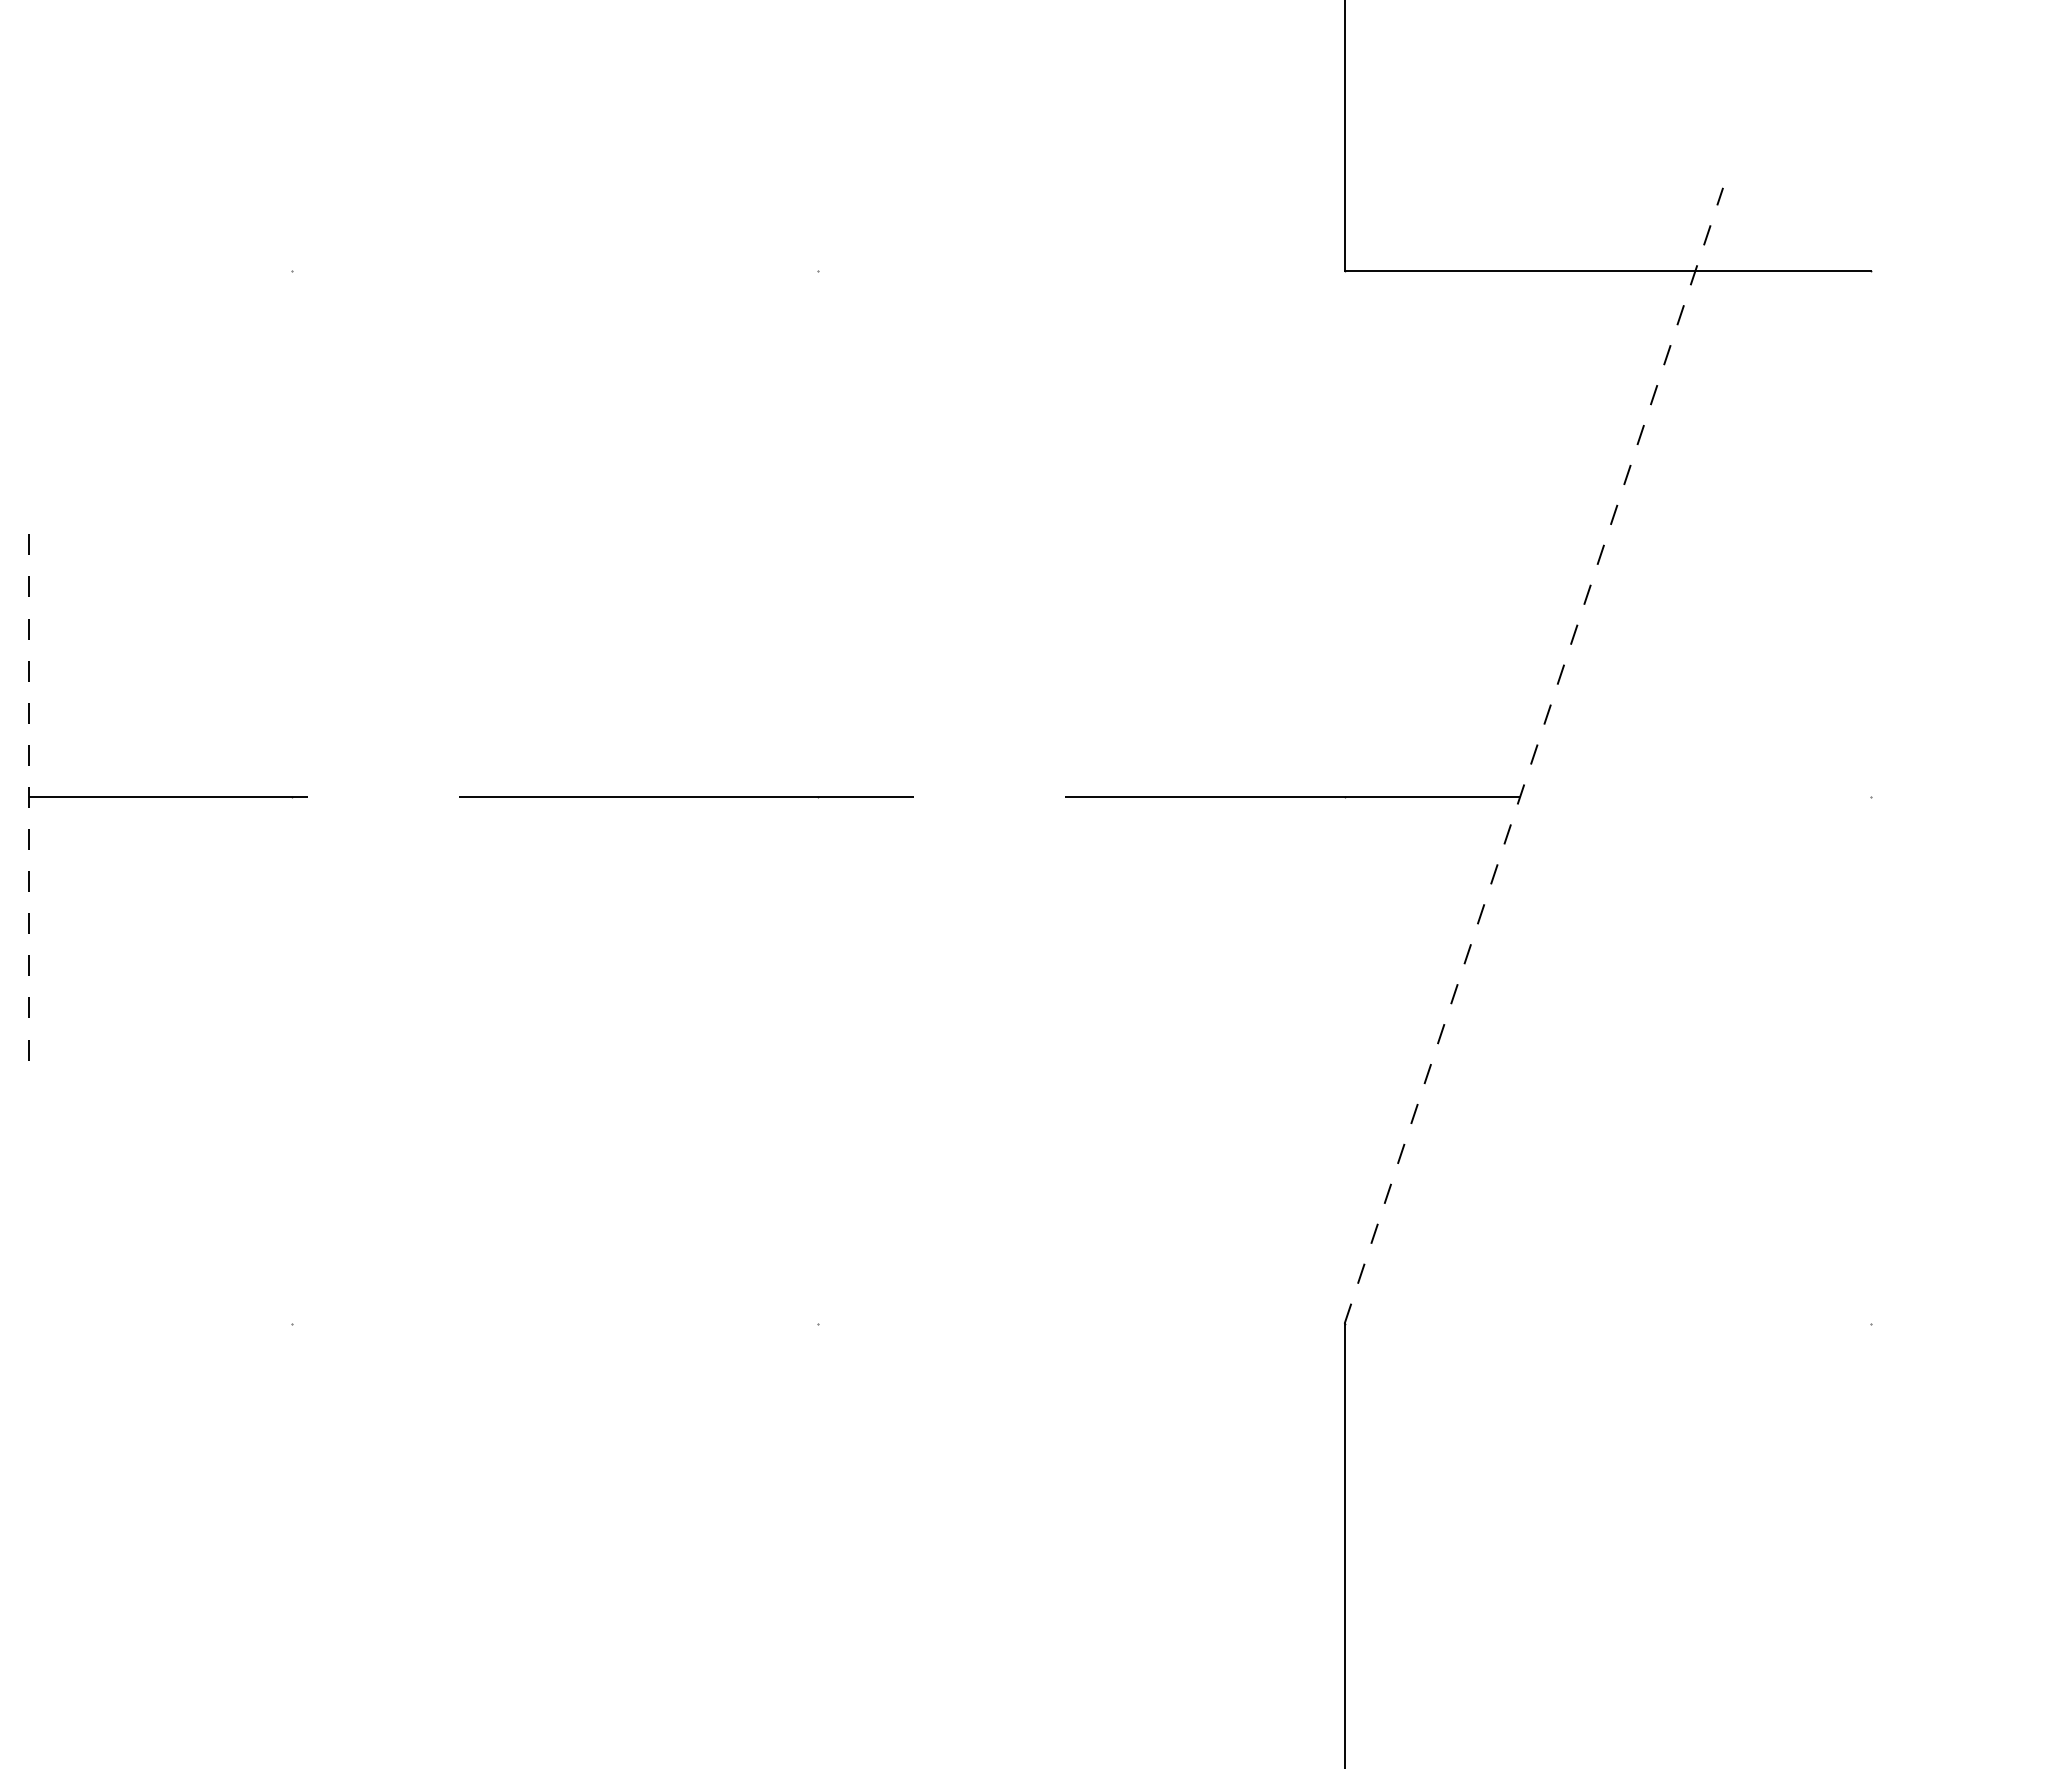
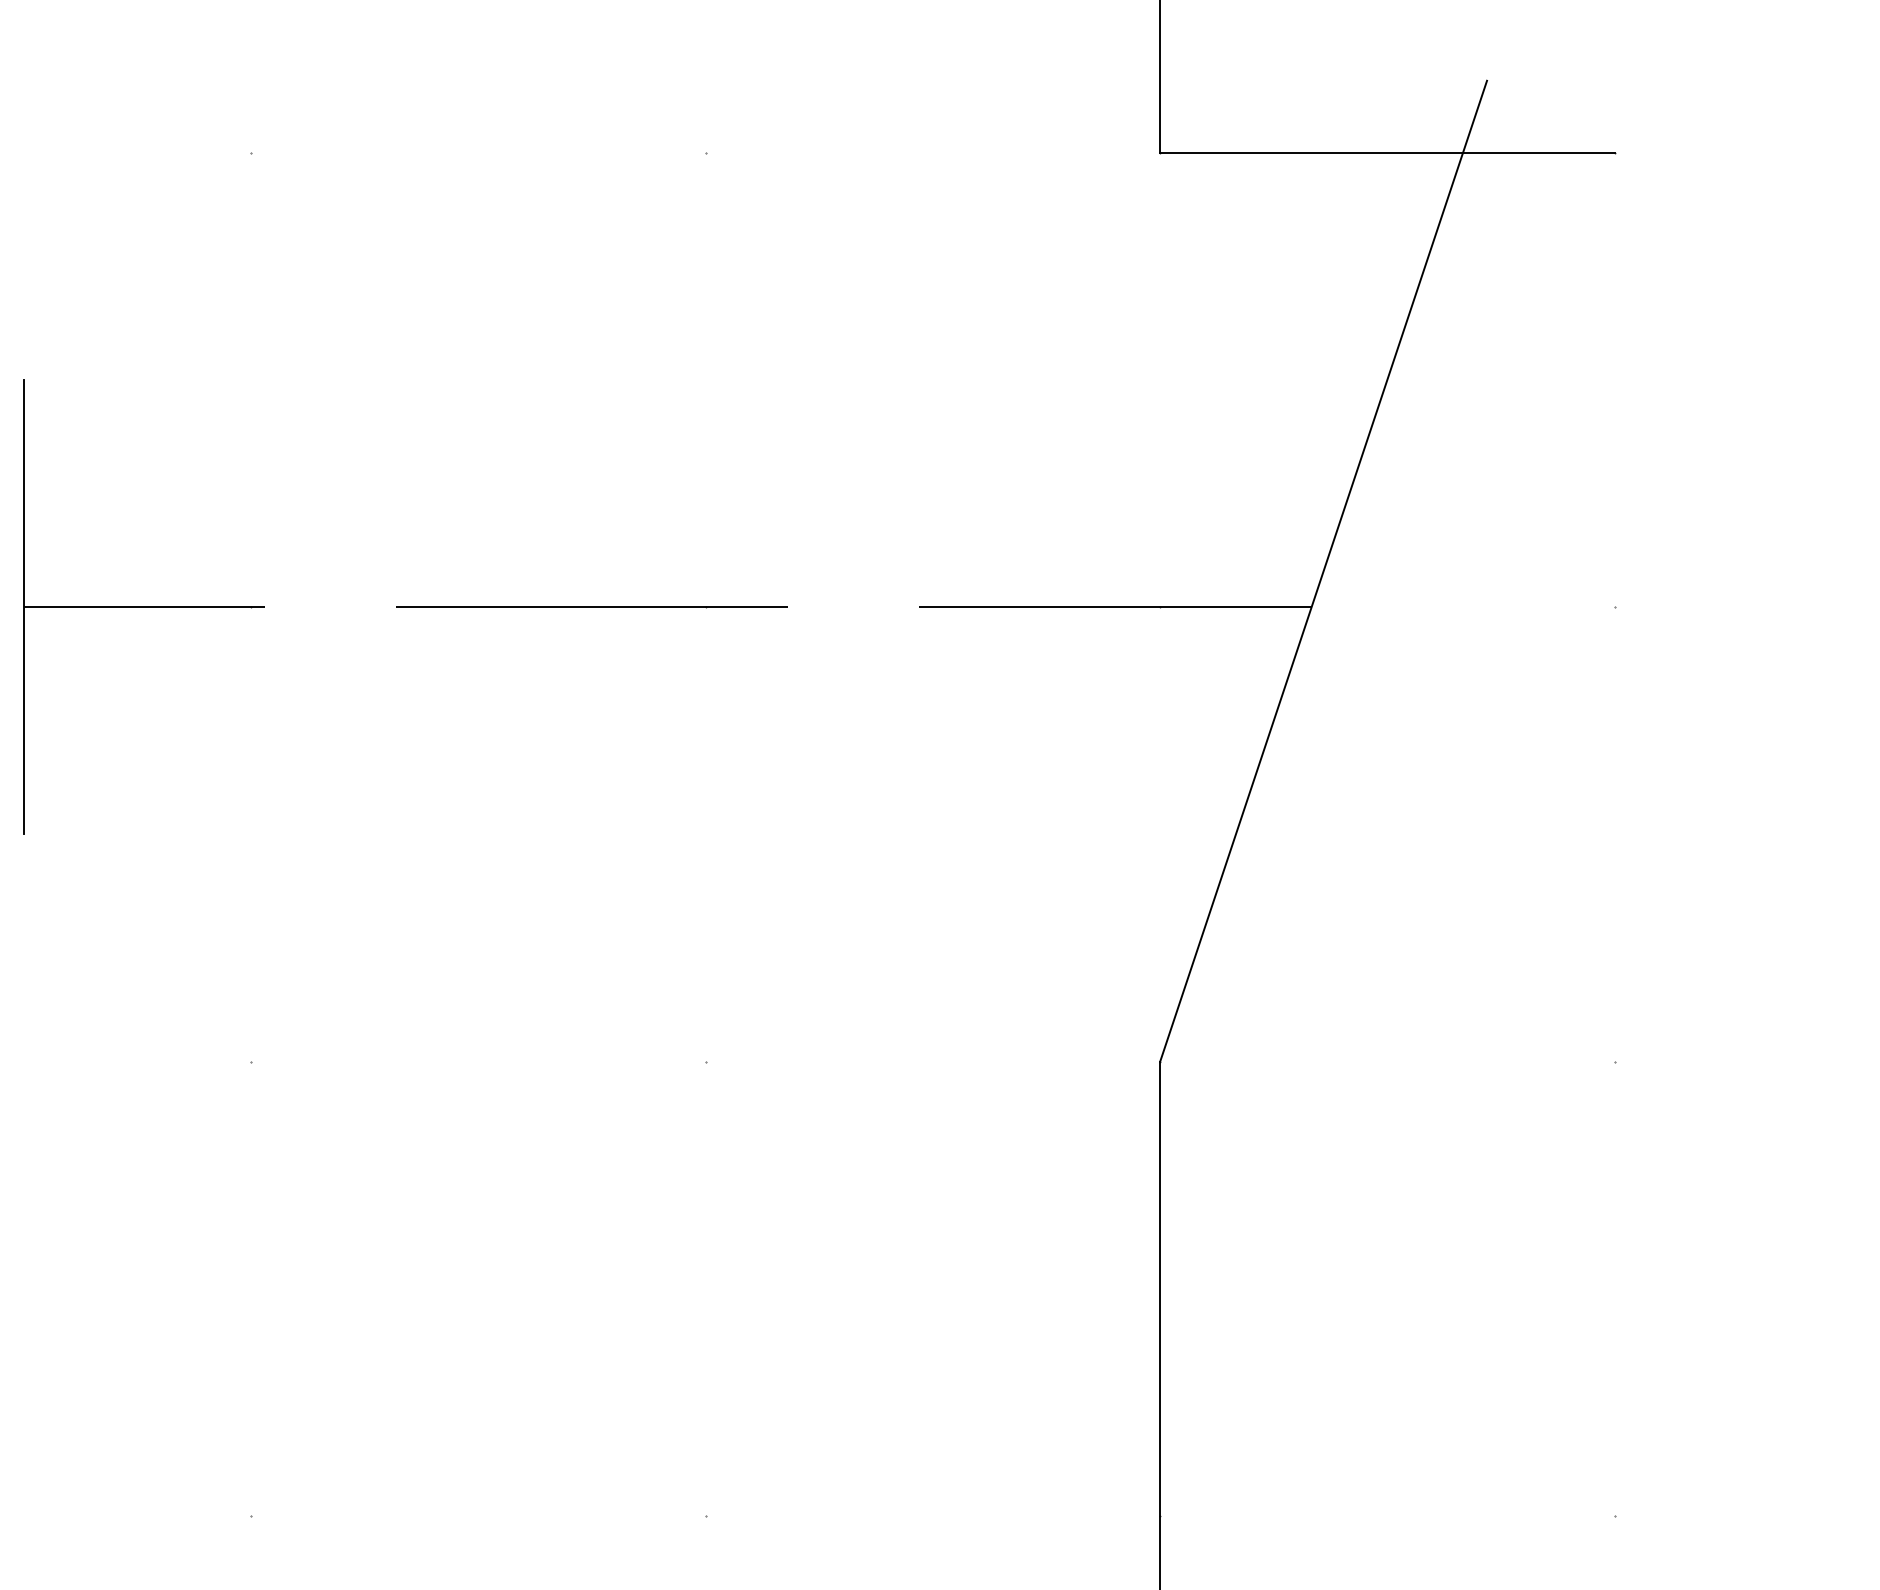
line: (1533, 756) -> (1323, 571), dashed -> solid
line: (29, 797) -> (24, 607), dashed -> solid

